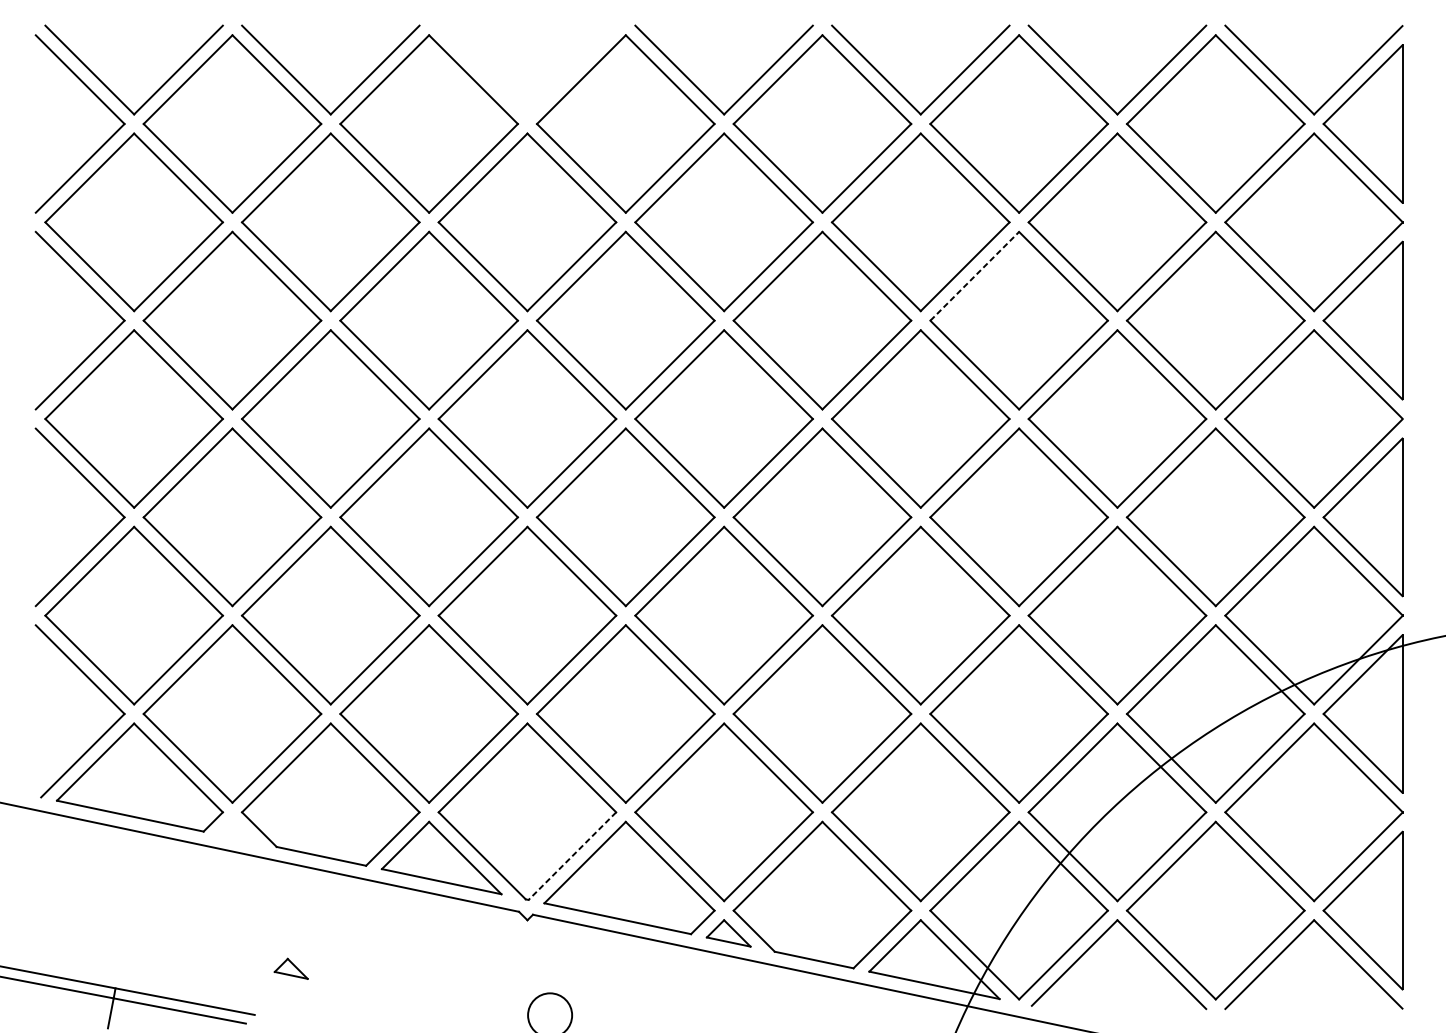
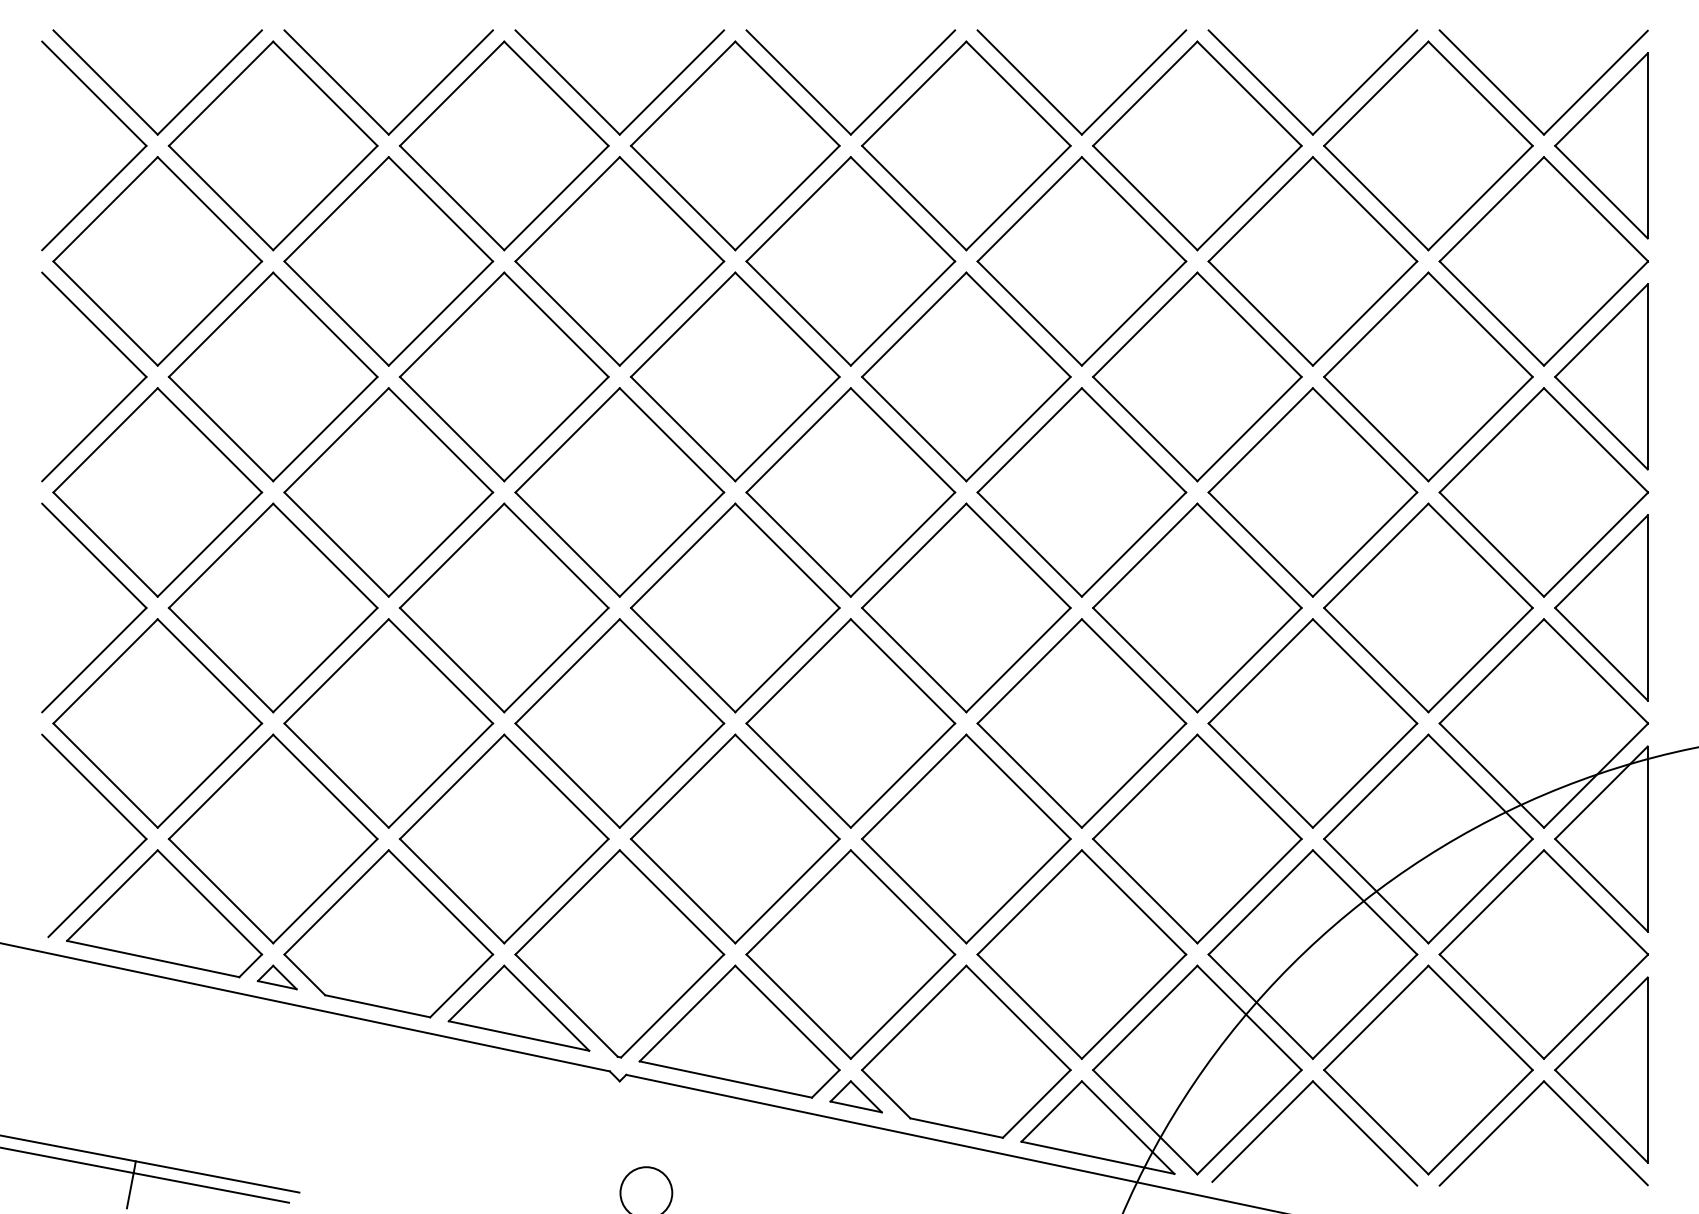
part: (505, 91) -> (594, 107), added
line: (974, 276) -> (1145, 324), dashed -> solid
line: (572, 856) -> (672, 1006), dashed -> solid
part: (290, 968) -> (276, 977), moved

